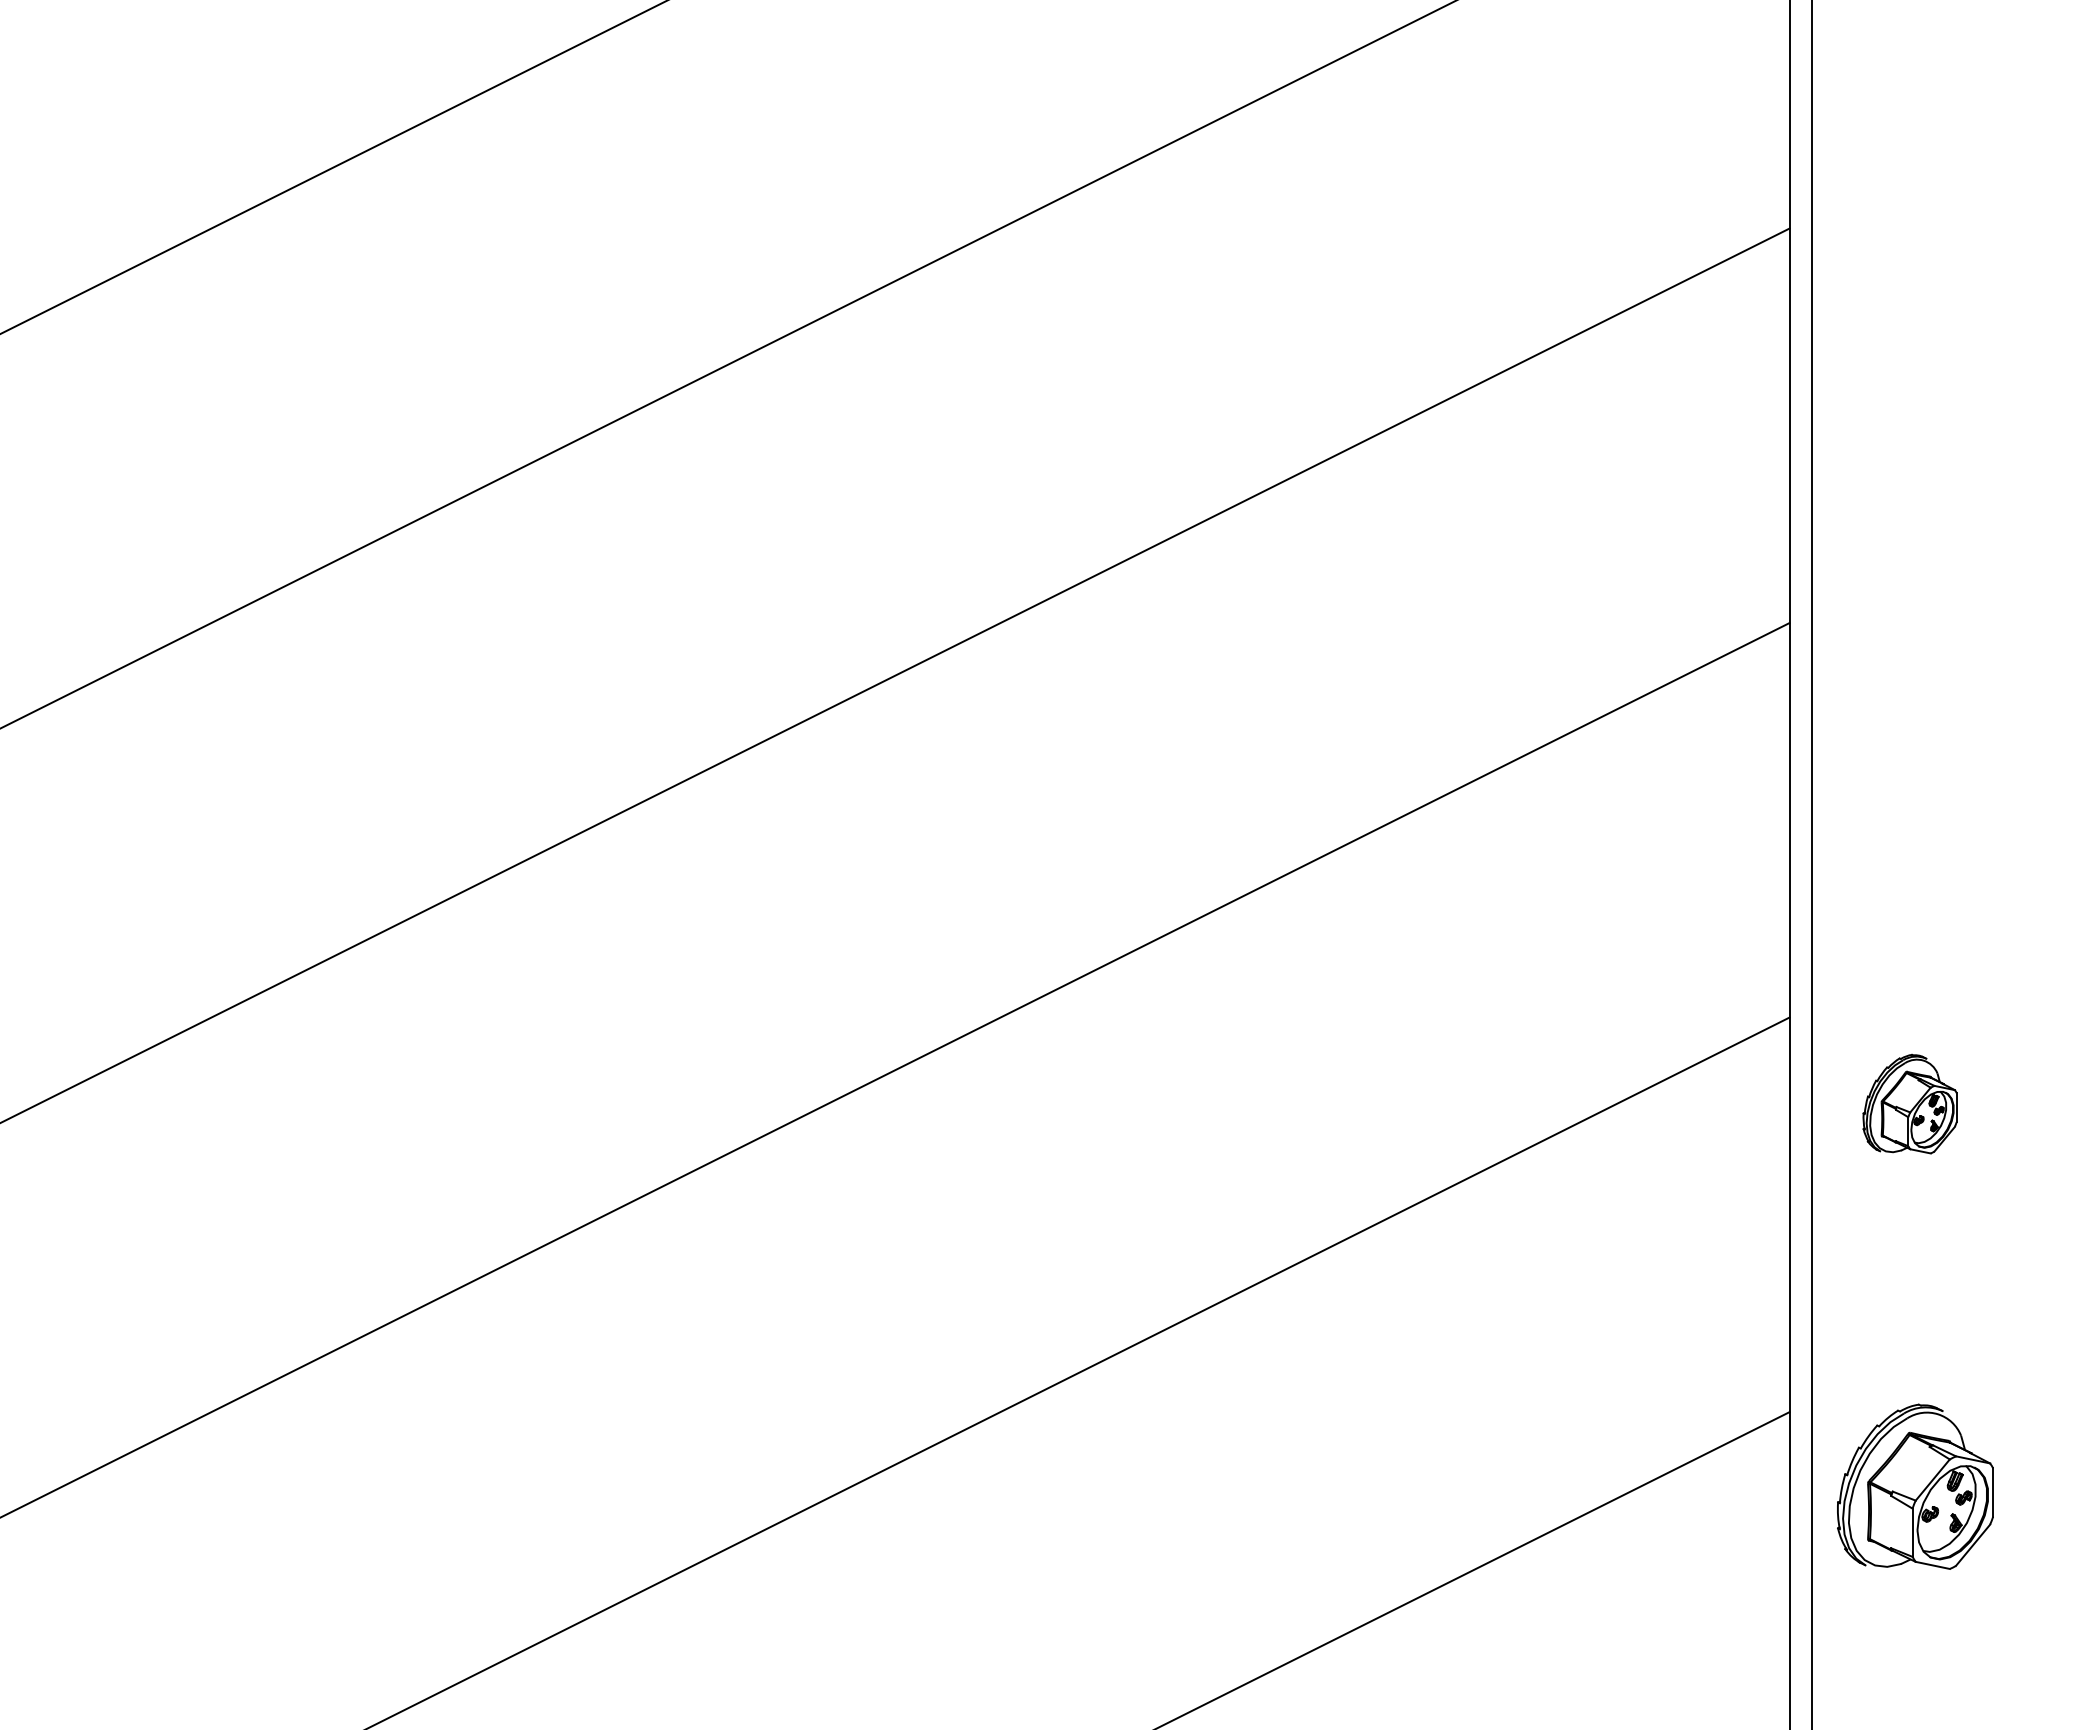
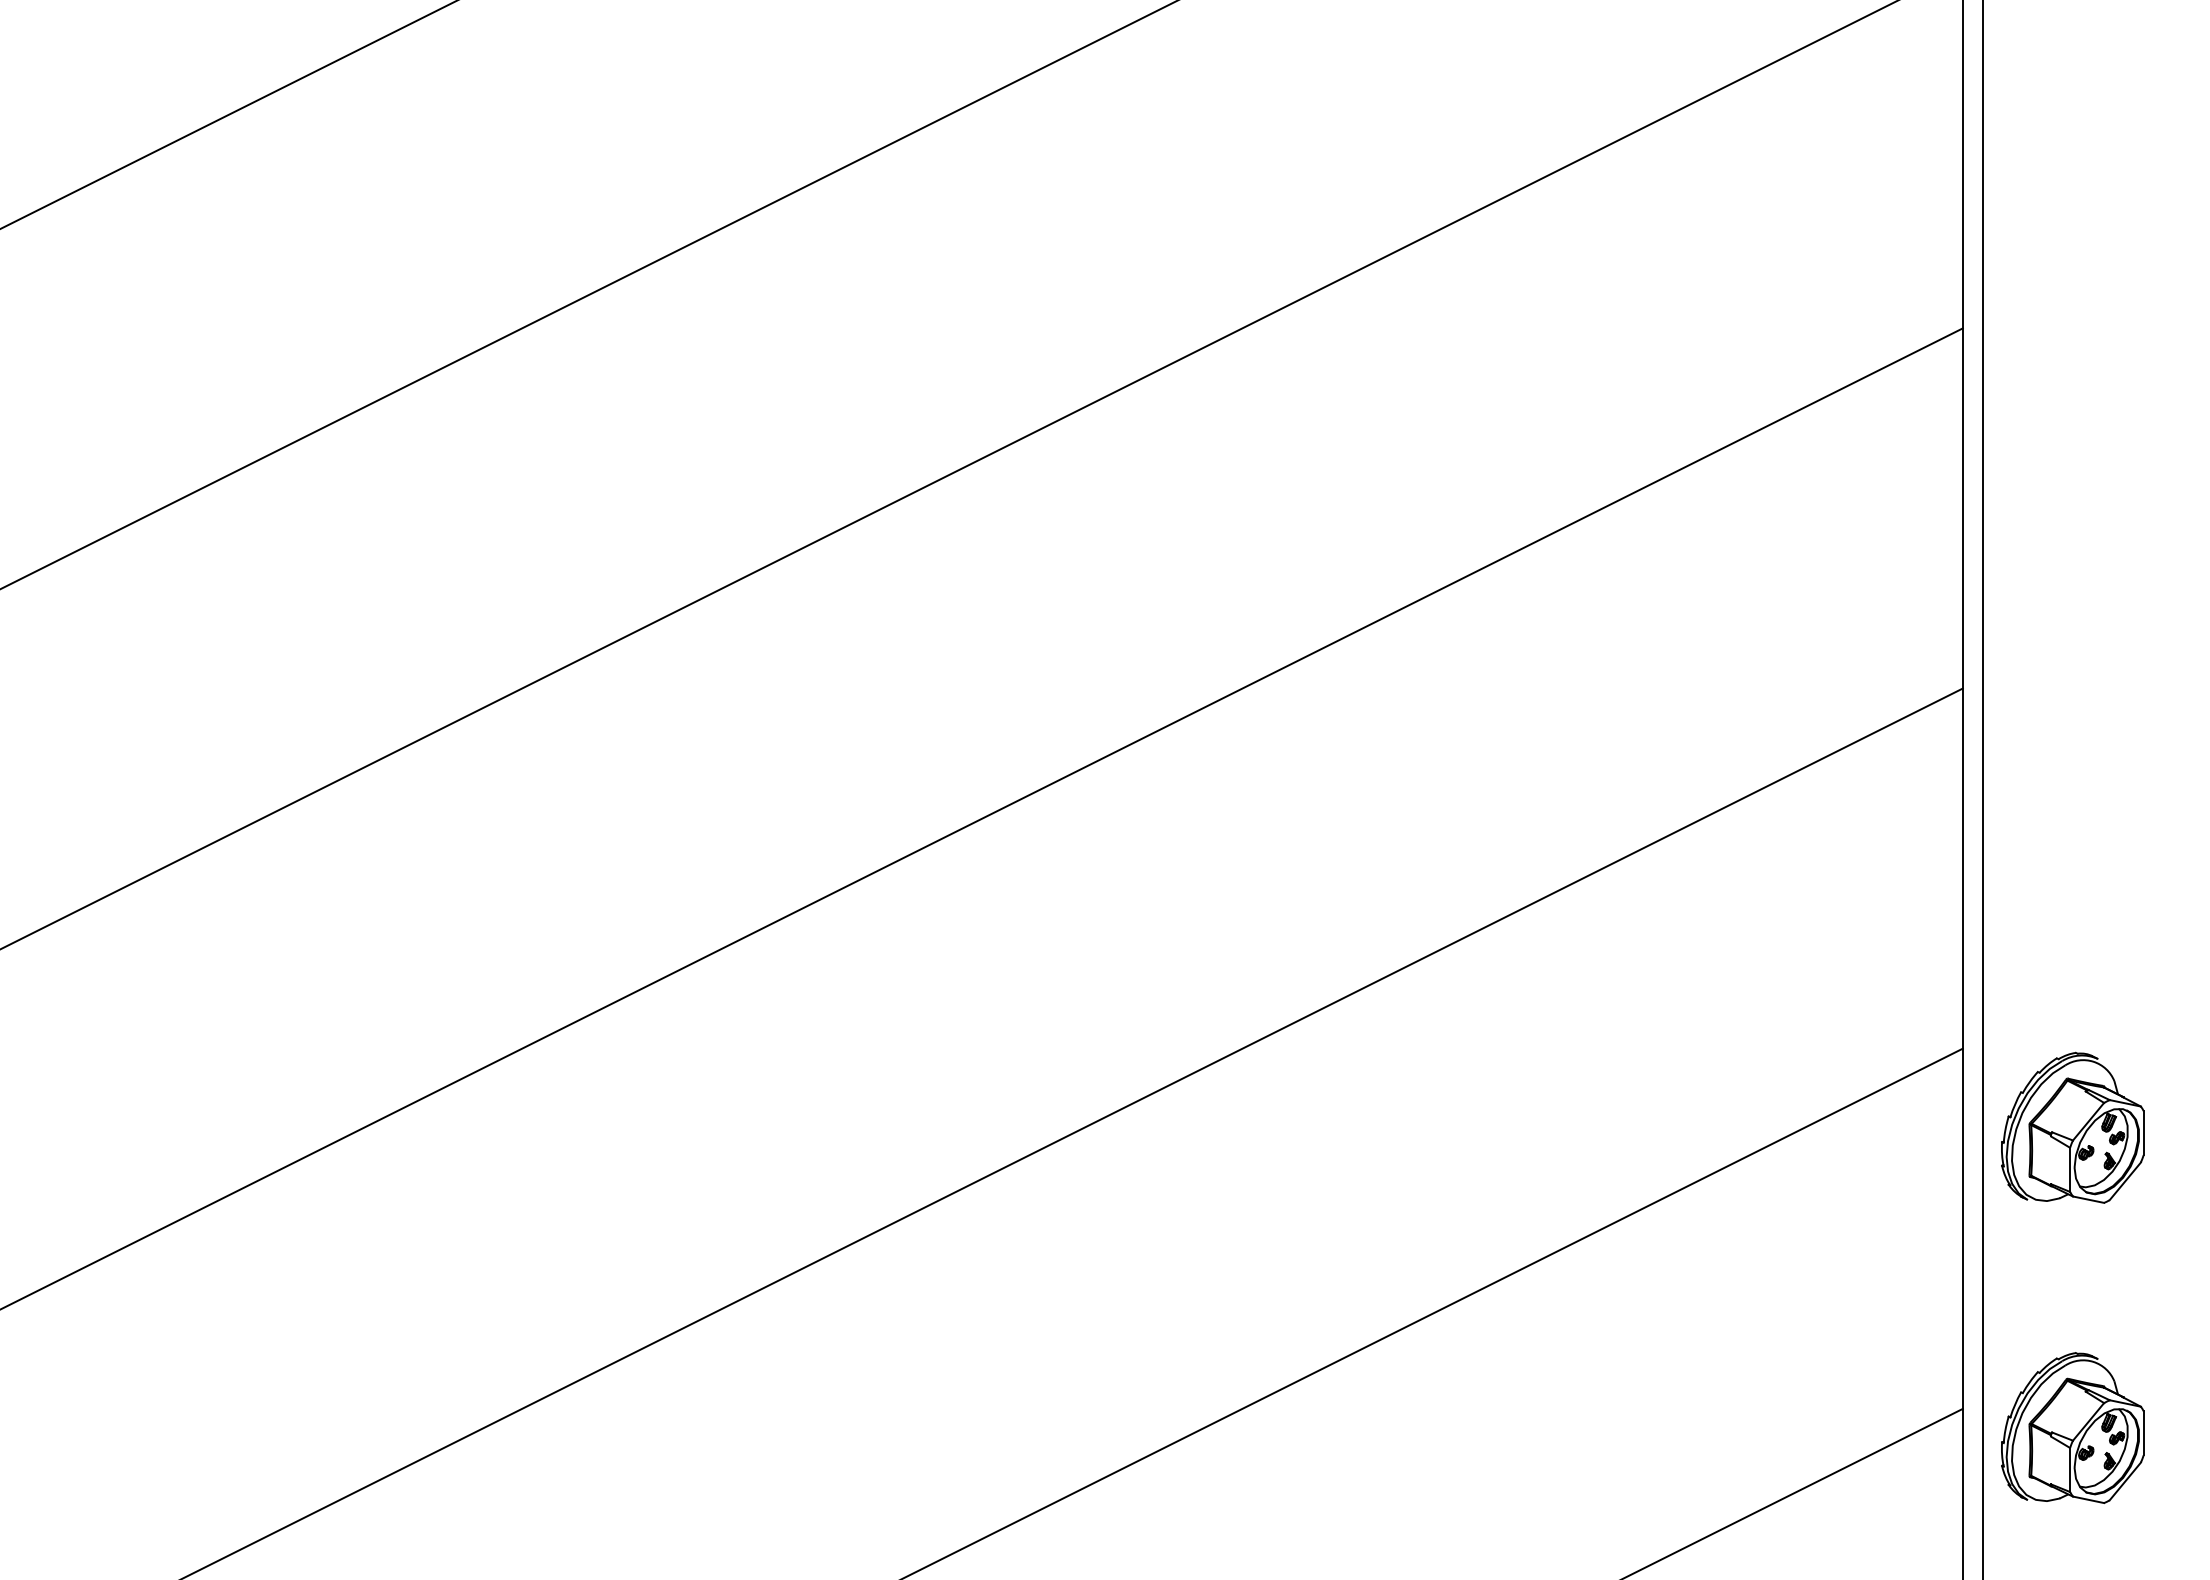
part: (1909, 1103) -> (2072, 1127), size x1.67
part: (1915, 1486) -> (2072, 1427), moved

